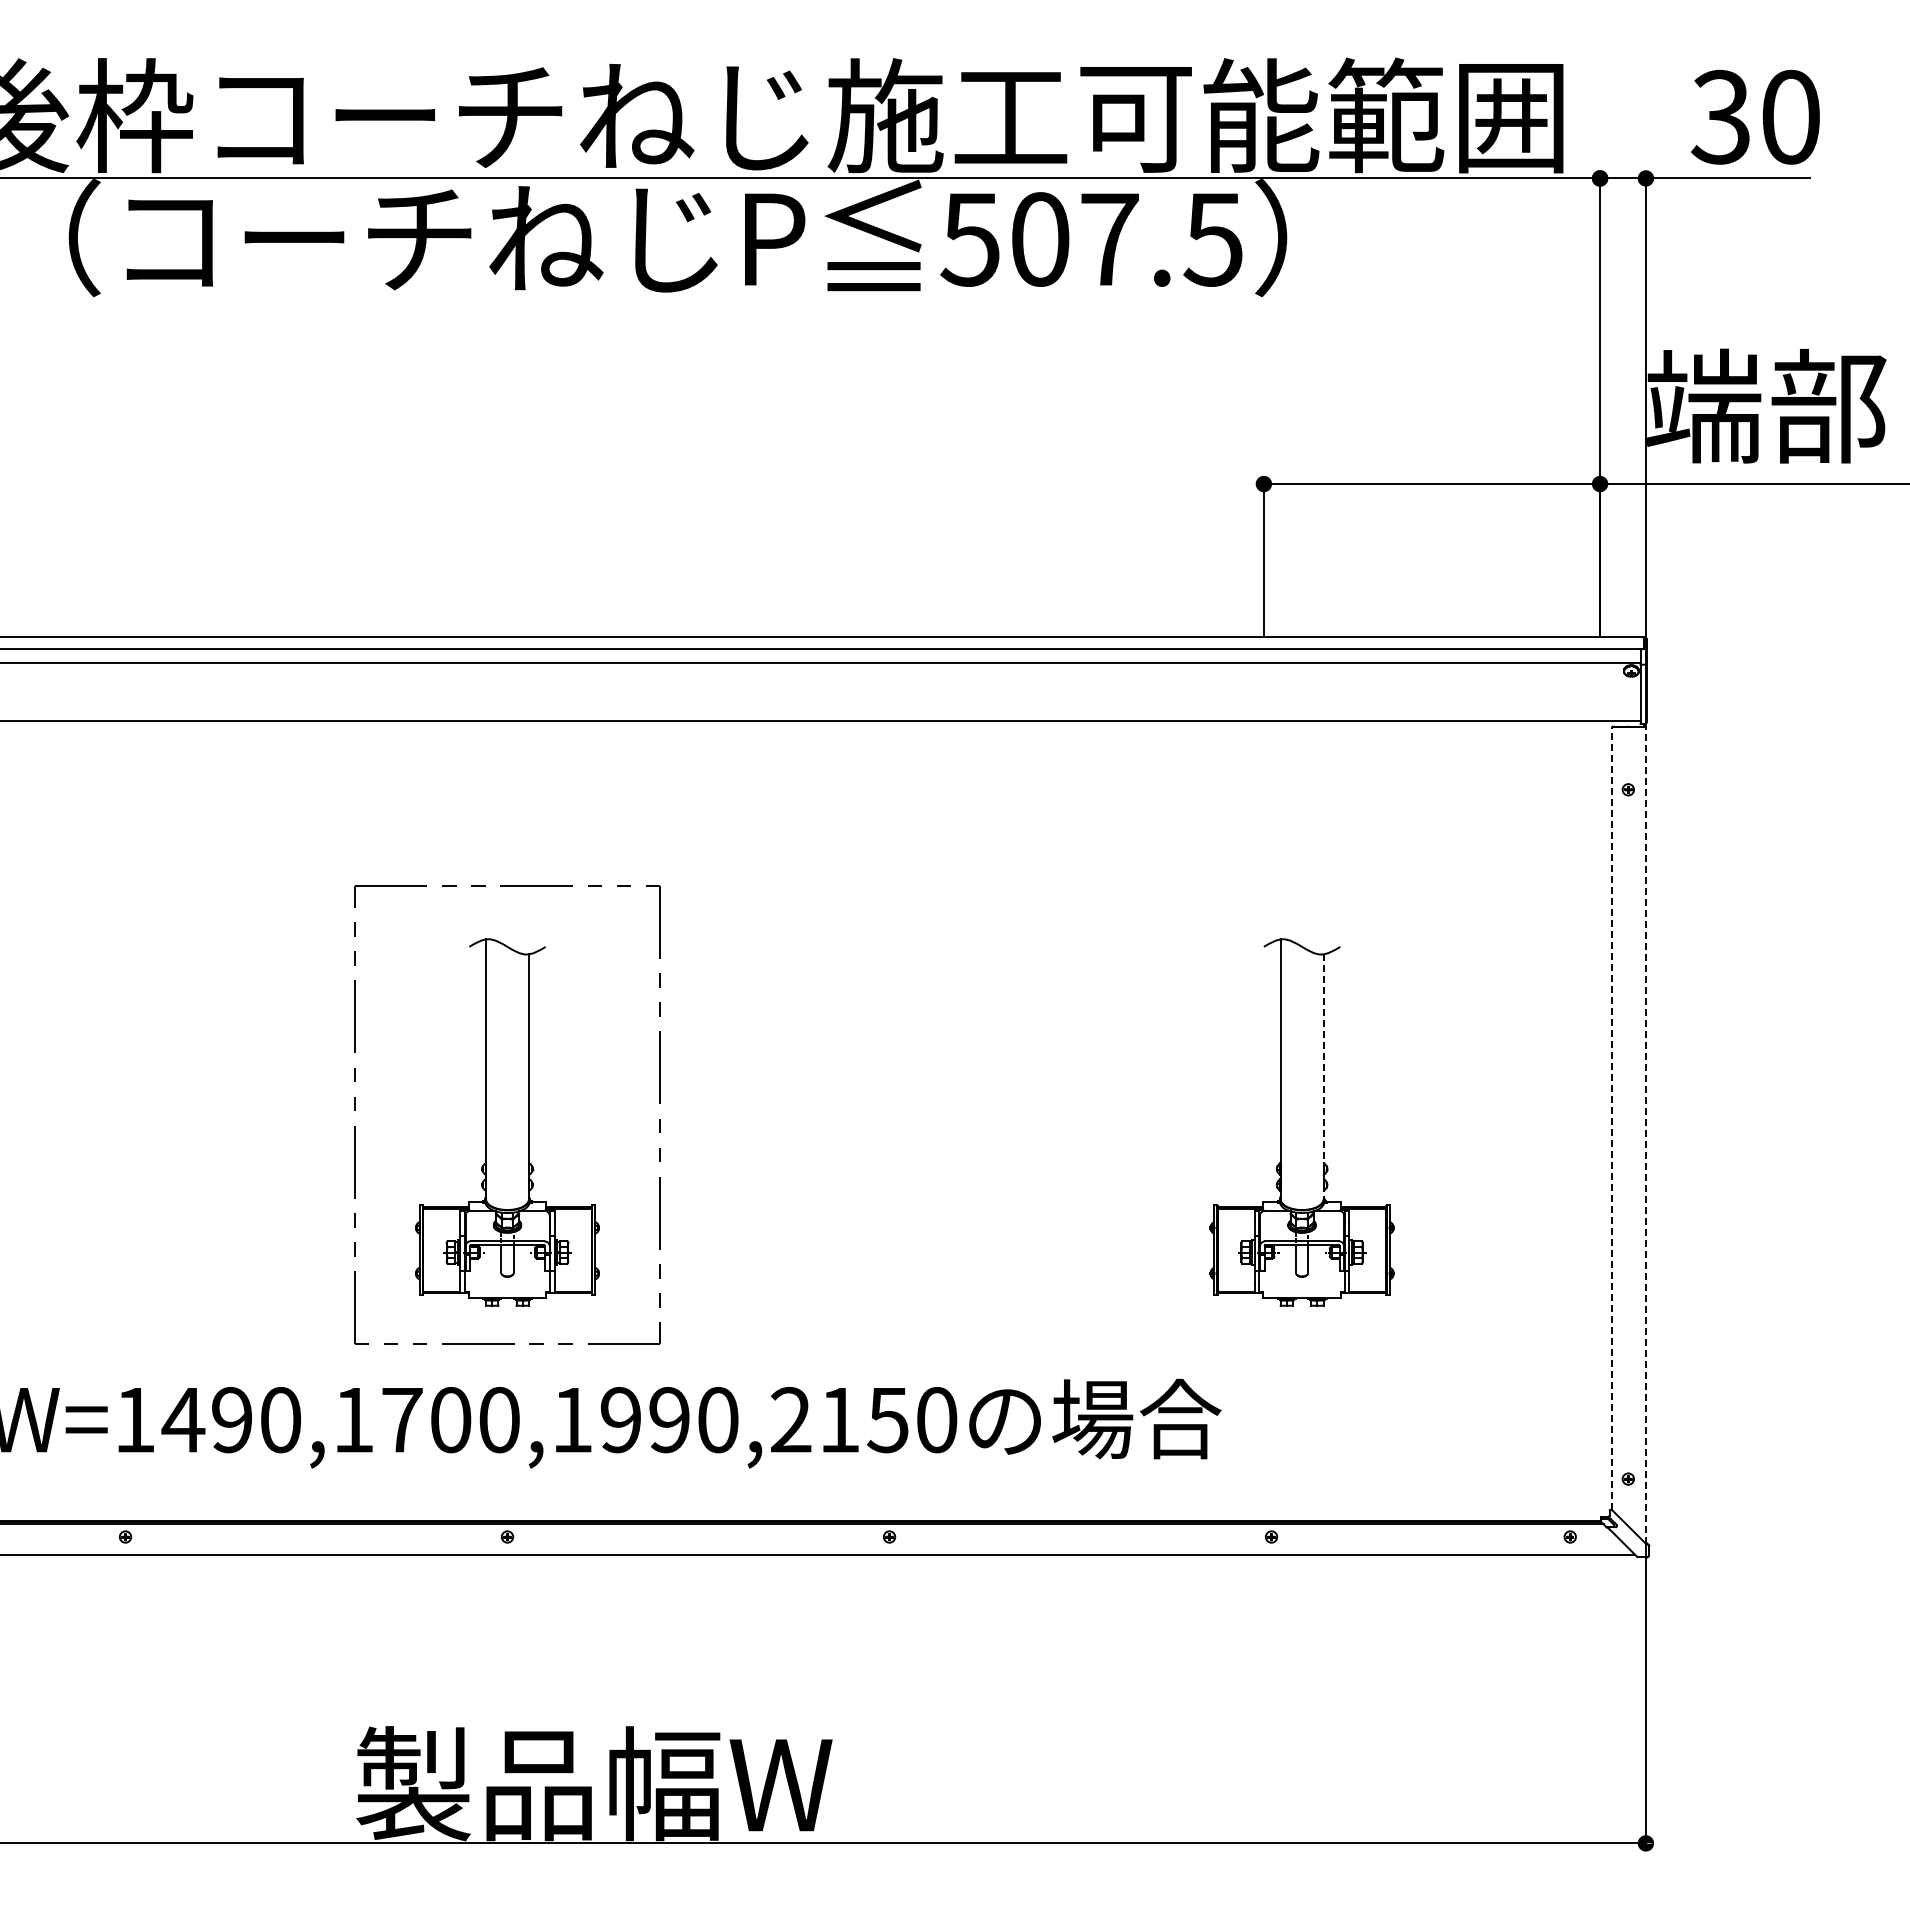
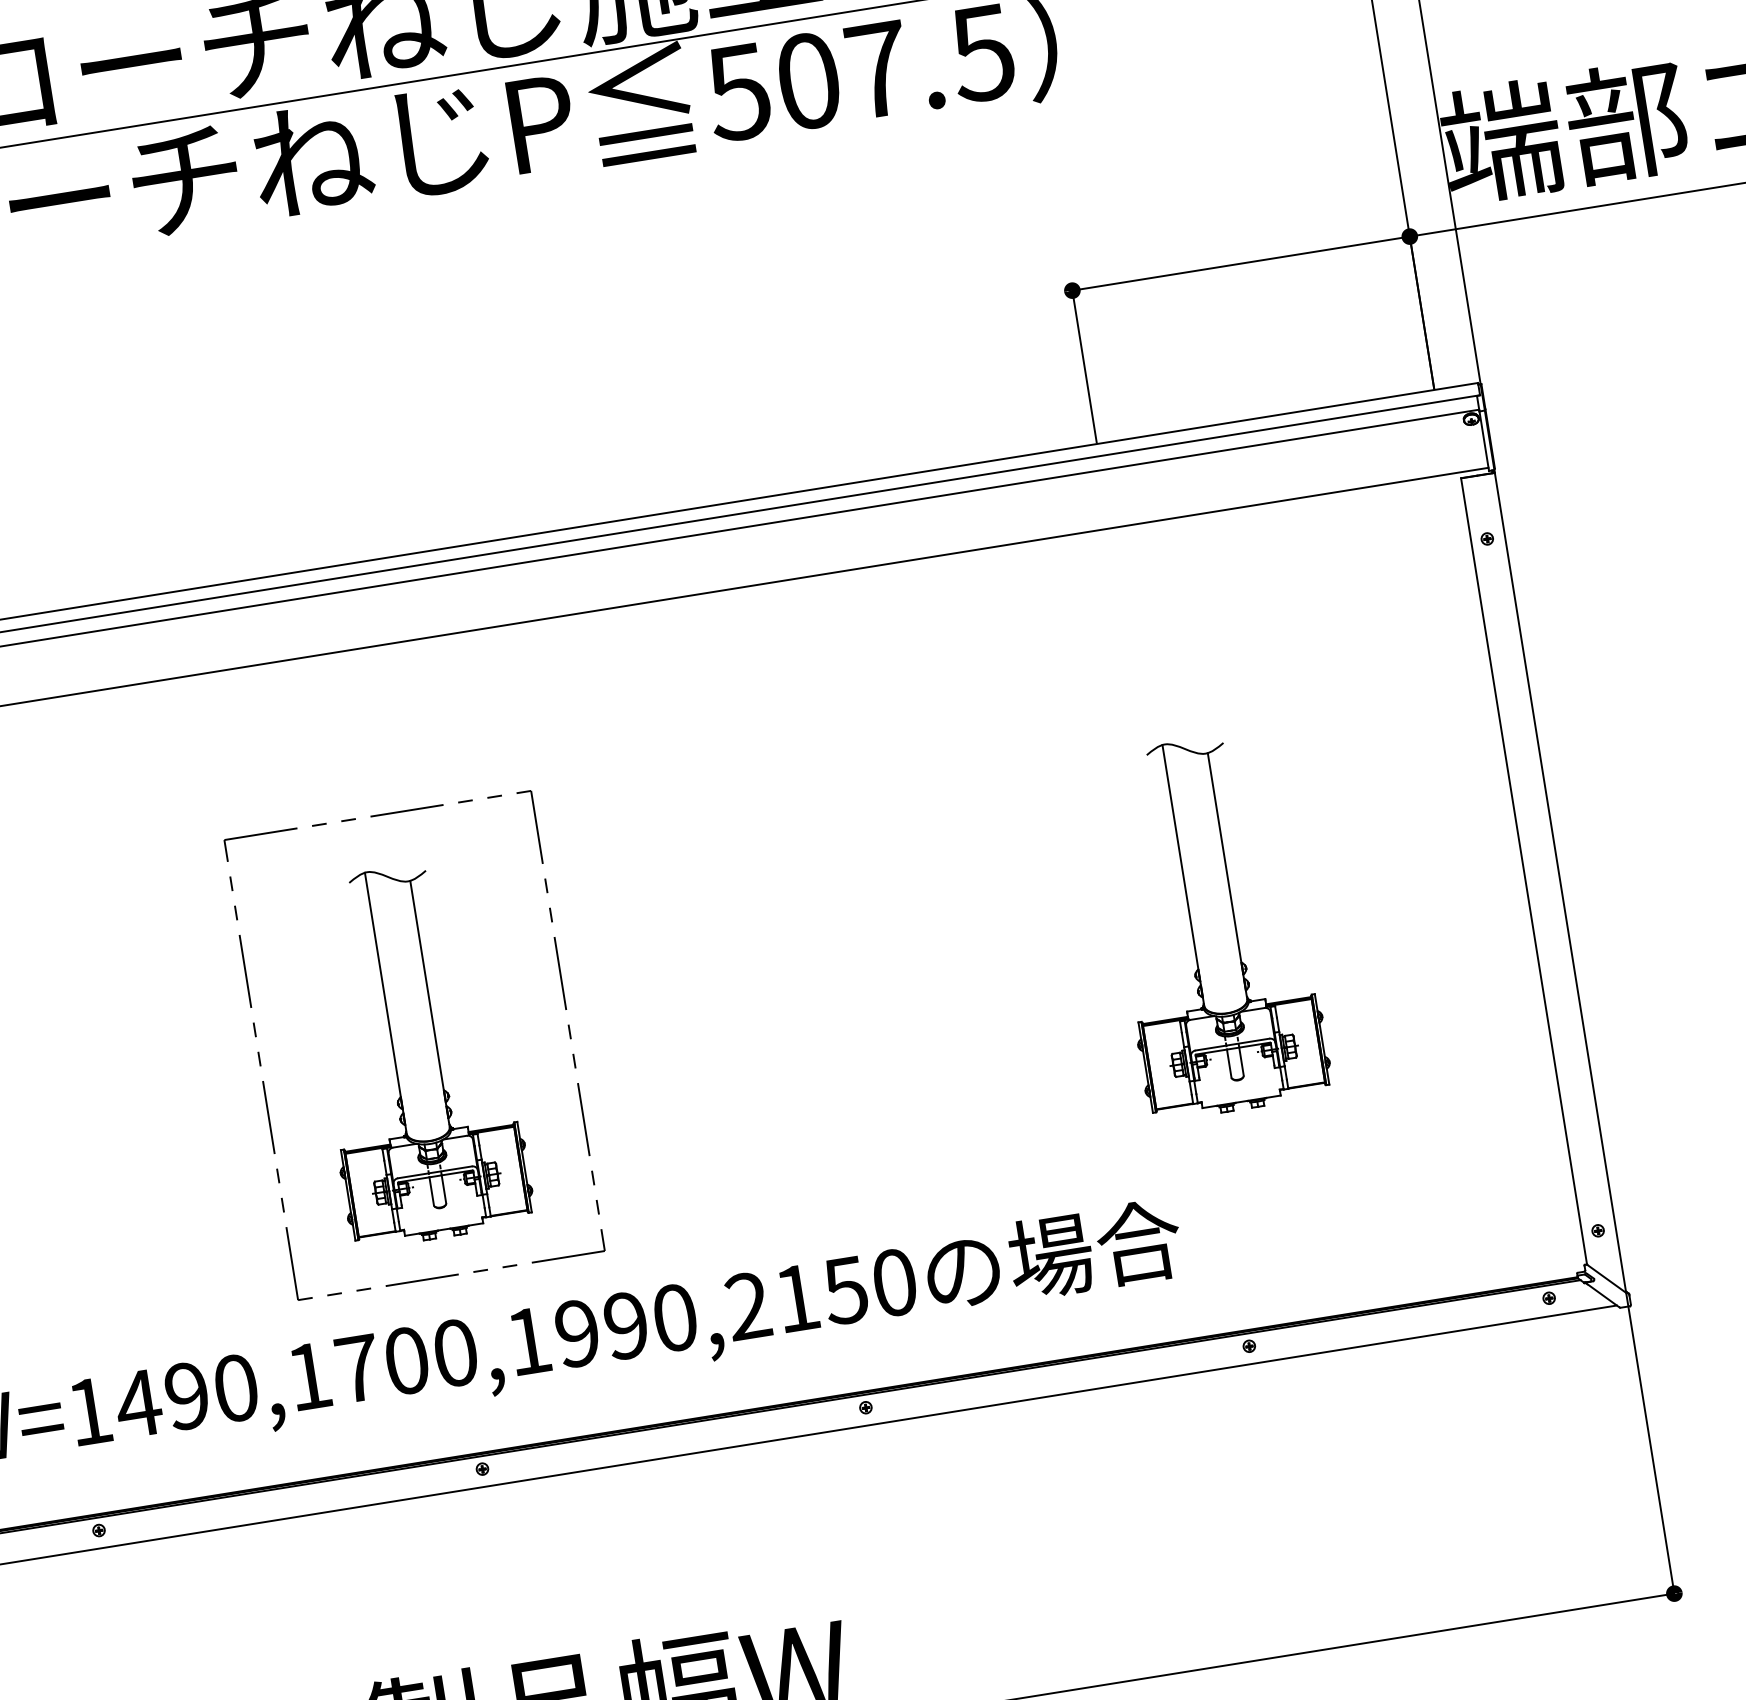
line: (1323, 1077) -> (1227, 876), dashed -> solid
line: (1612, 1118) -> (1524, 871), dashed -> solid
line: (1645, 1135) -> (1560, 883), dashed -> solid

